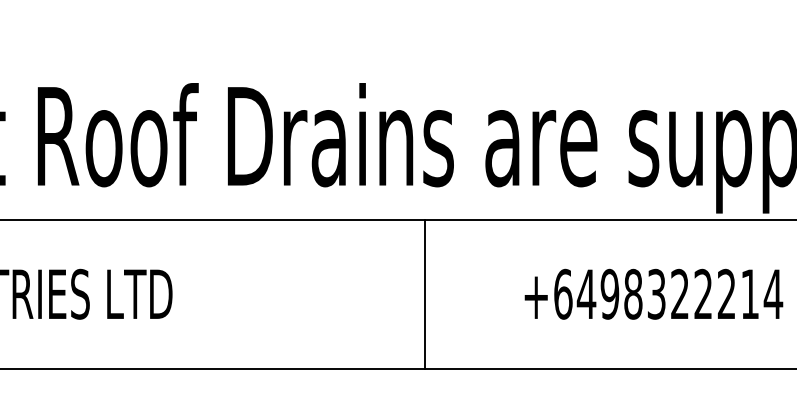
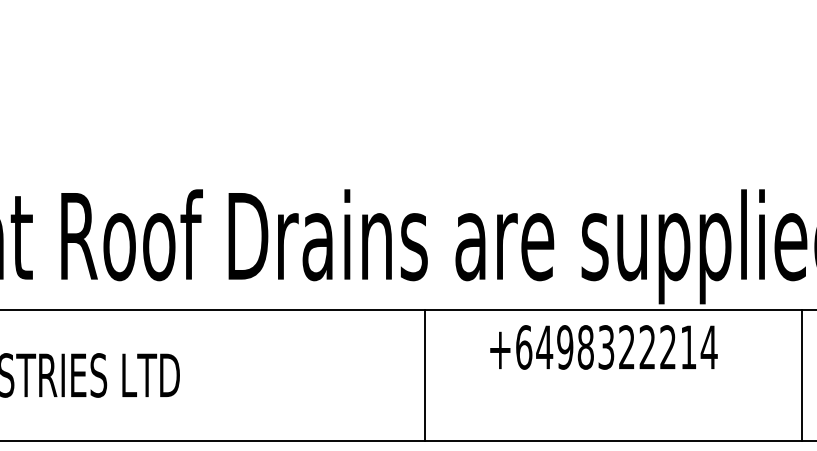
line: (425, 294) -> (425, 375), moved
text: (653, 294) -> (603, 347), moved

